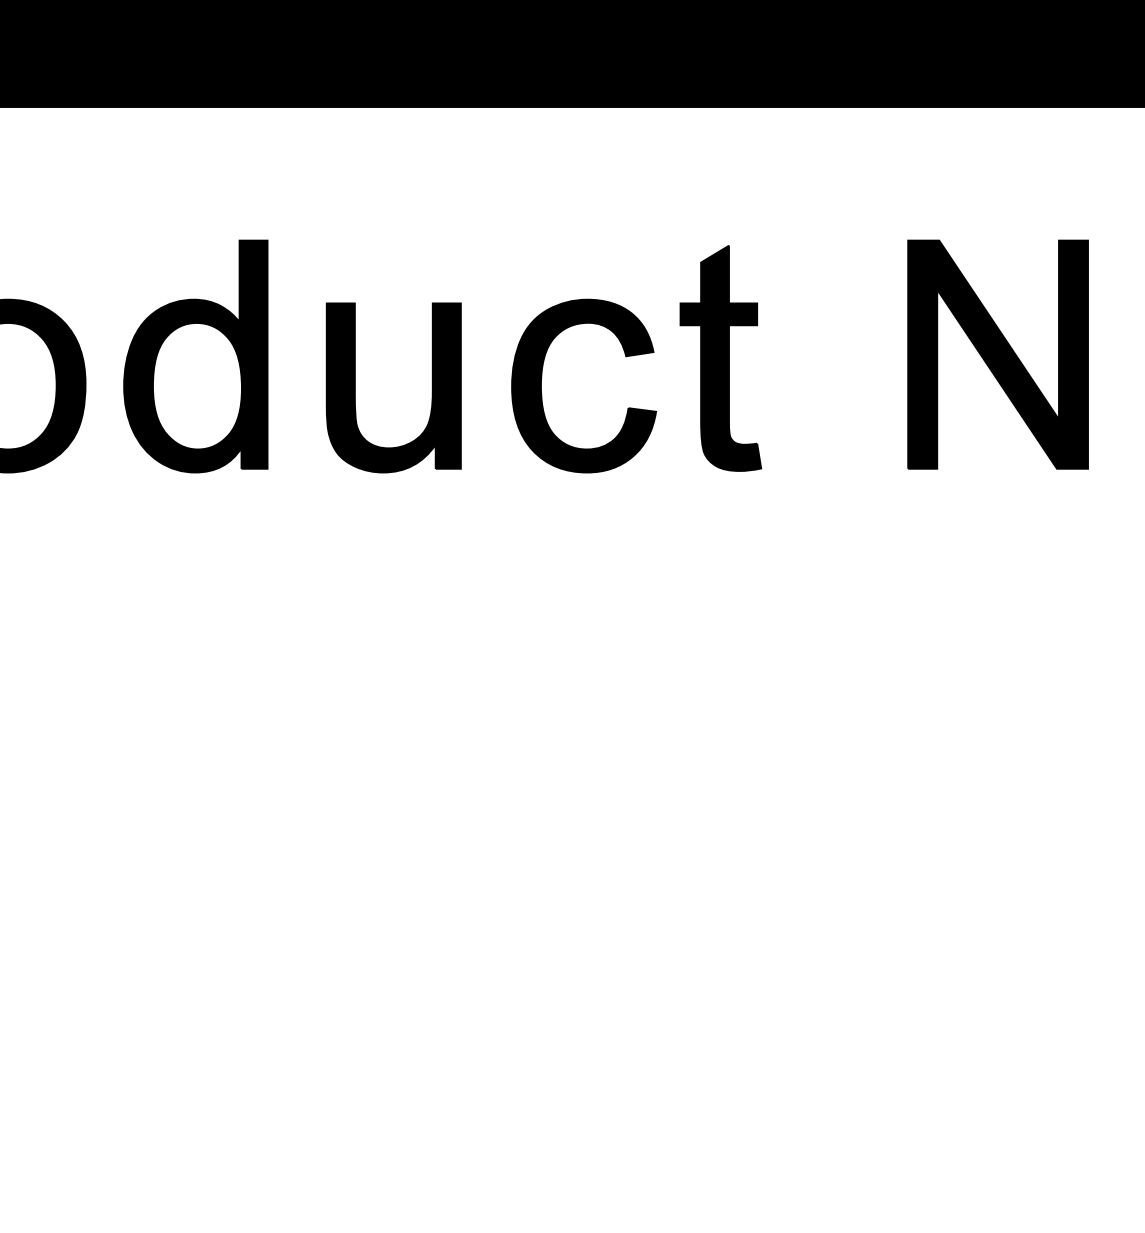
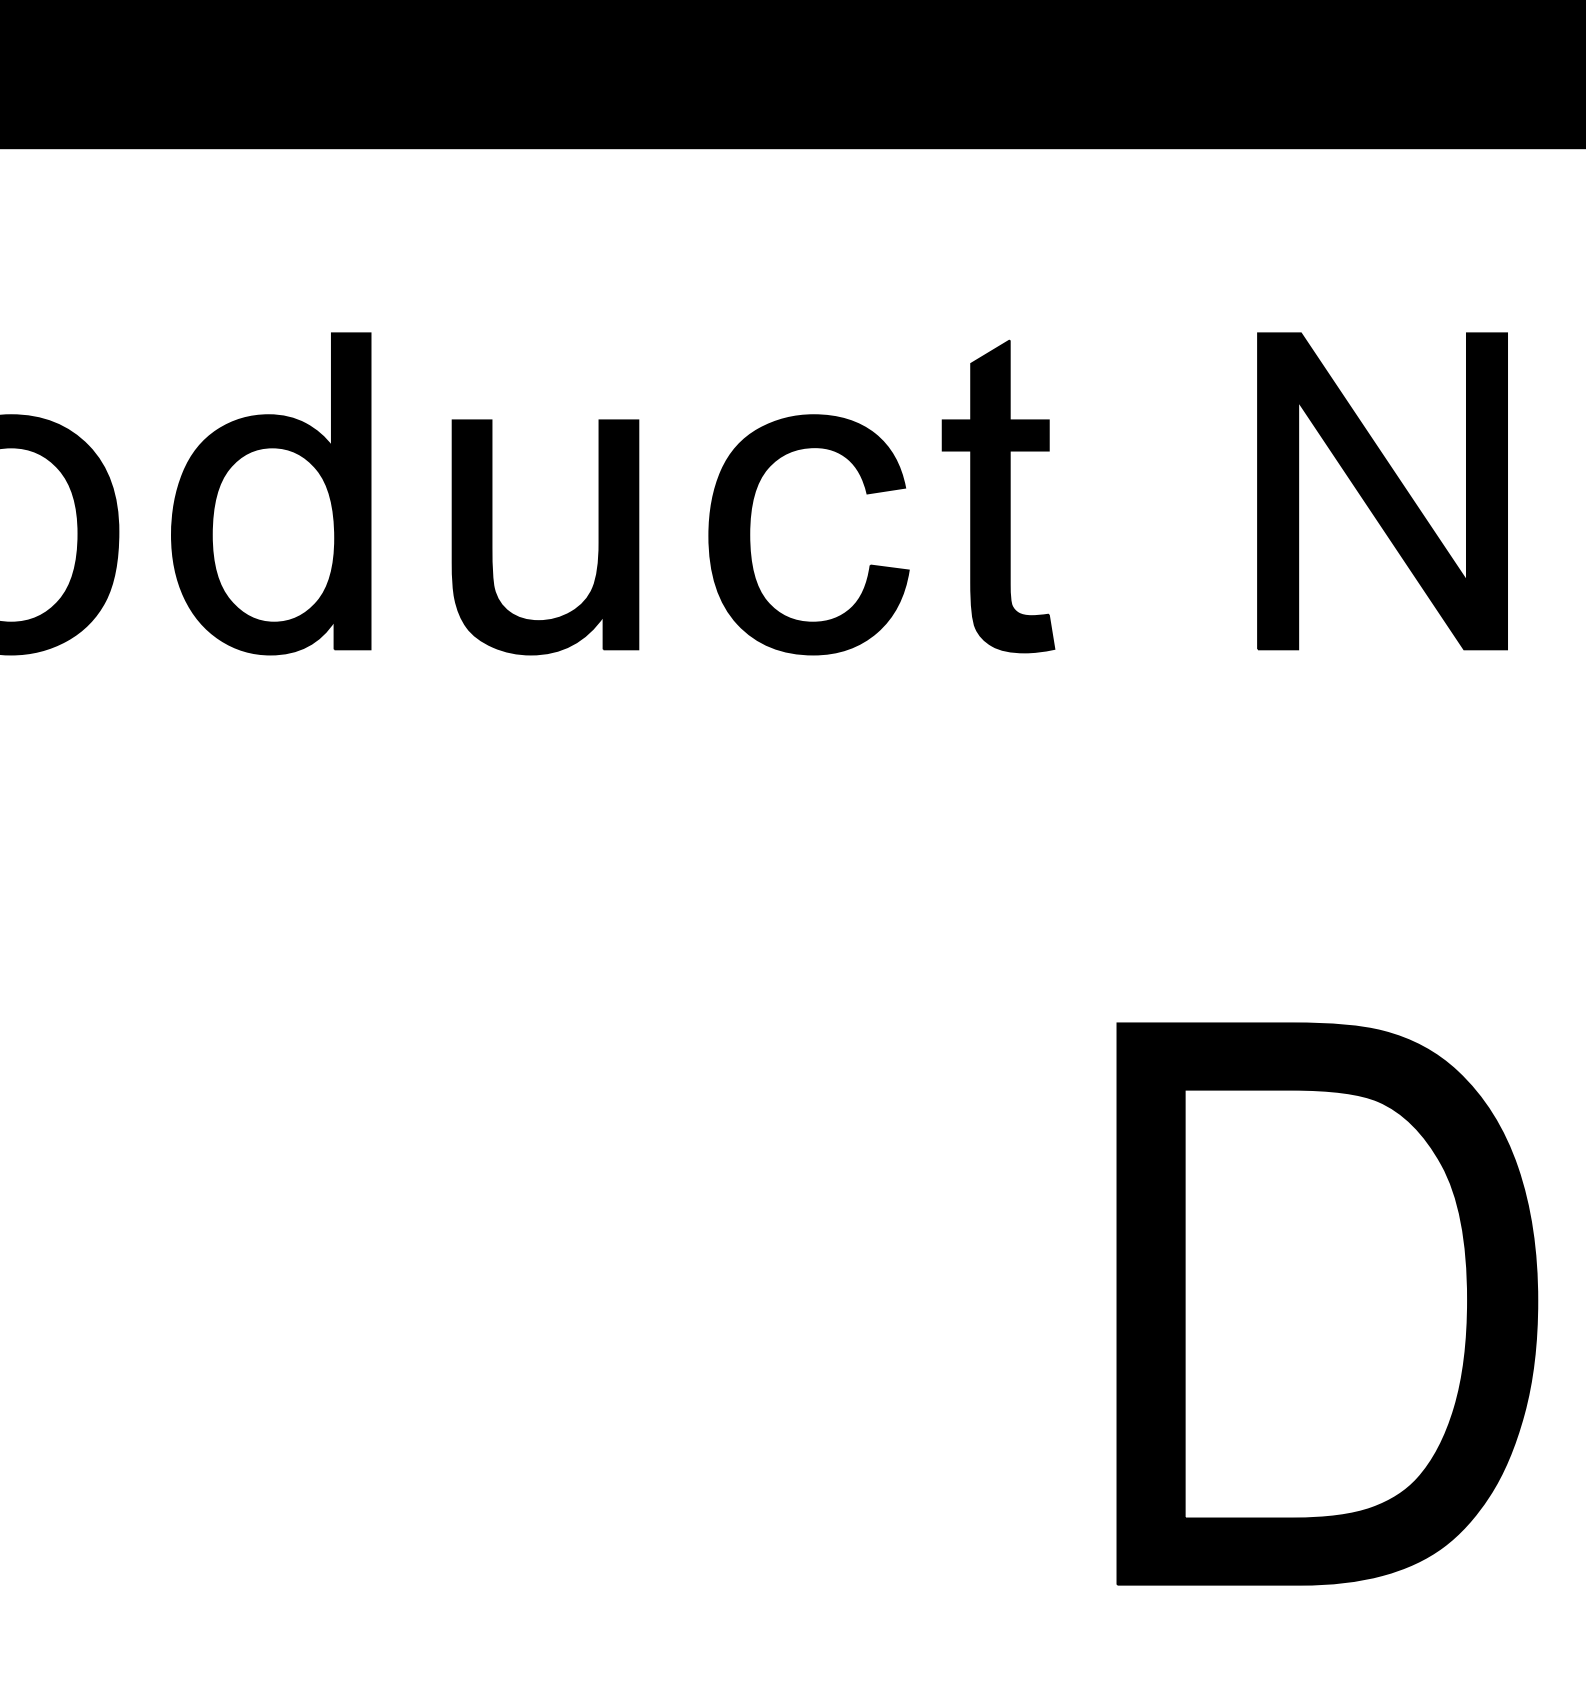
part: (958, 940) -> (1327, 1303), added

